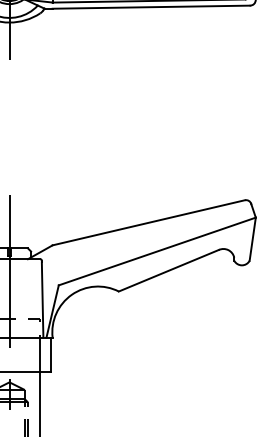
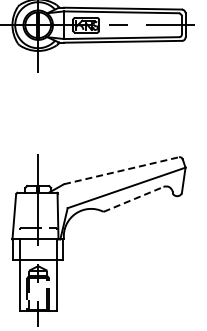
line: (148, 222) -> (121, 170), solid -> dashed
line: (168, 270) -> (133, 199), solid -> dashed

